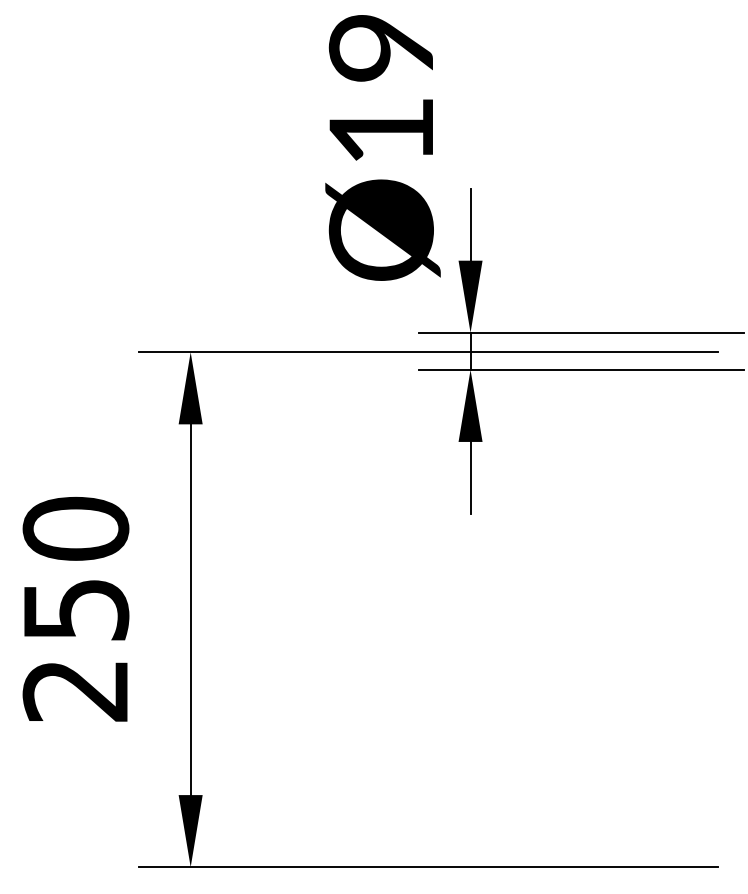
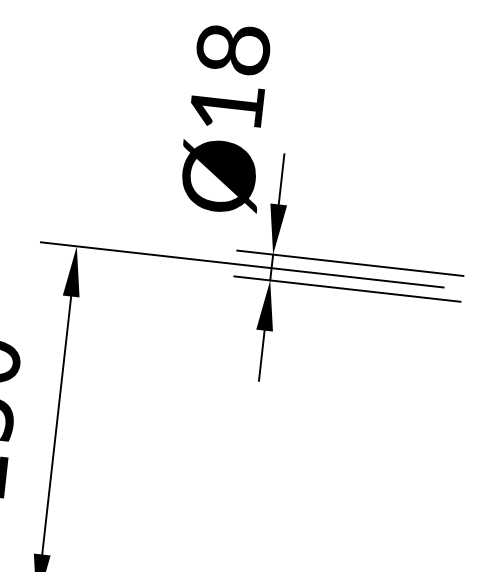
text: (382, 47) -> (234, 49), Ø19 -> Ø18

